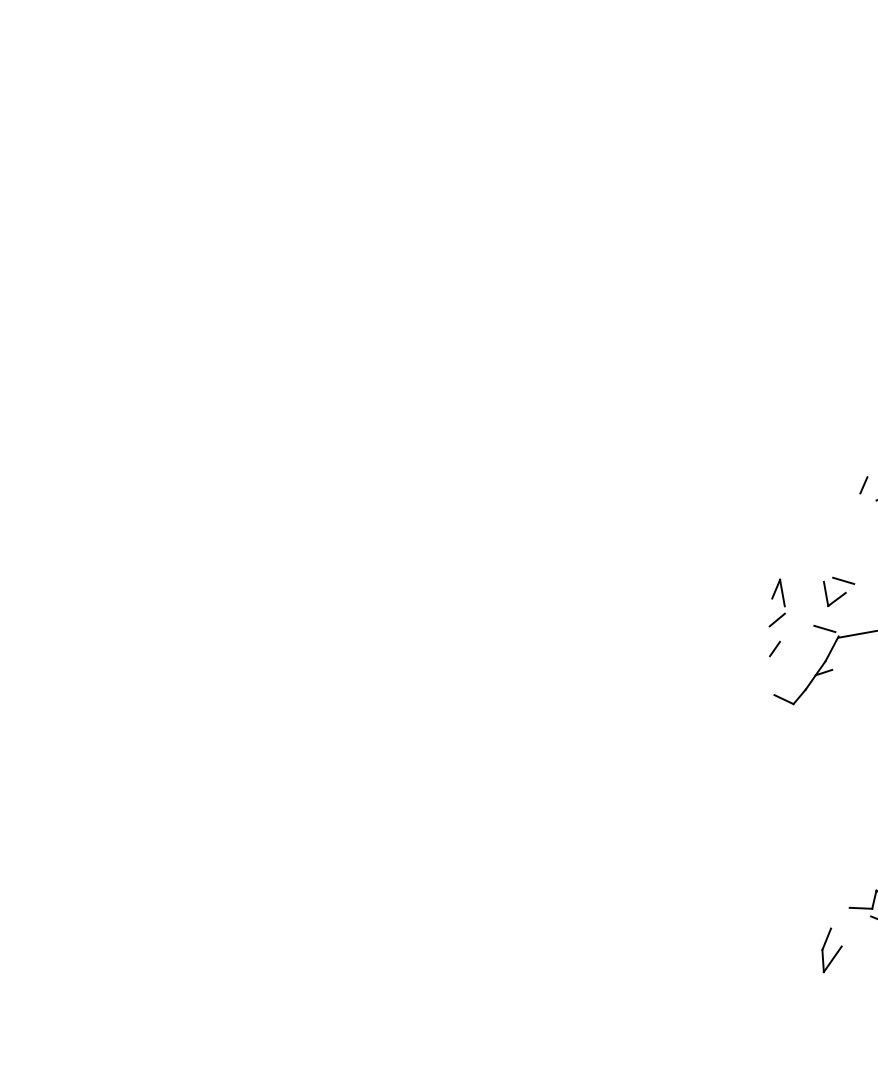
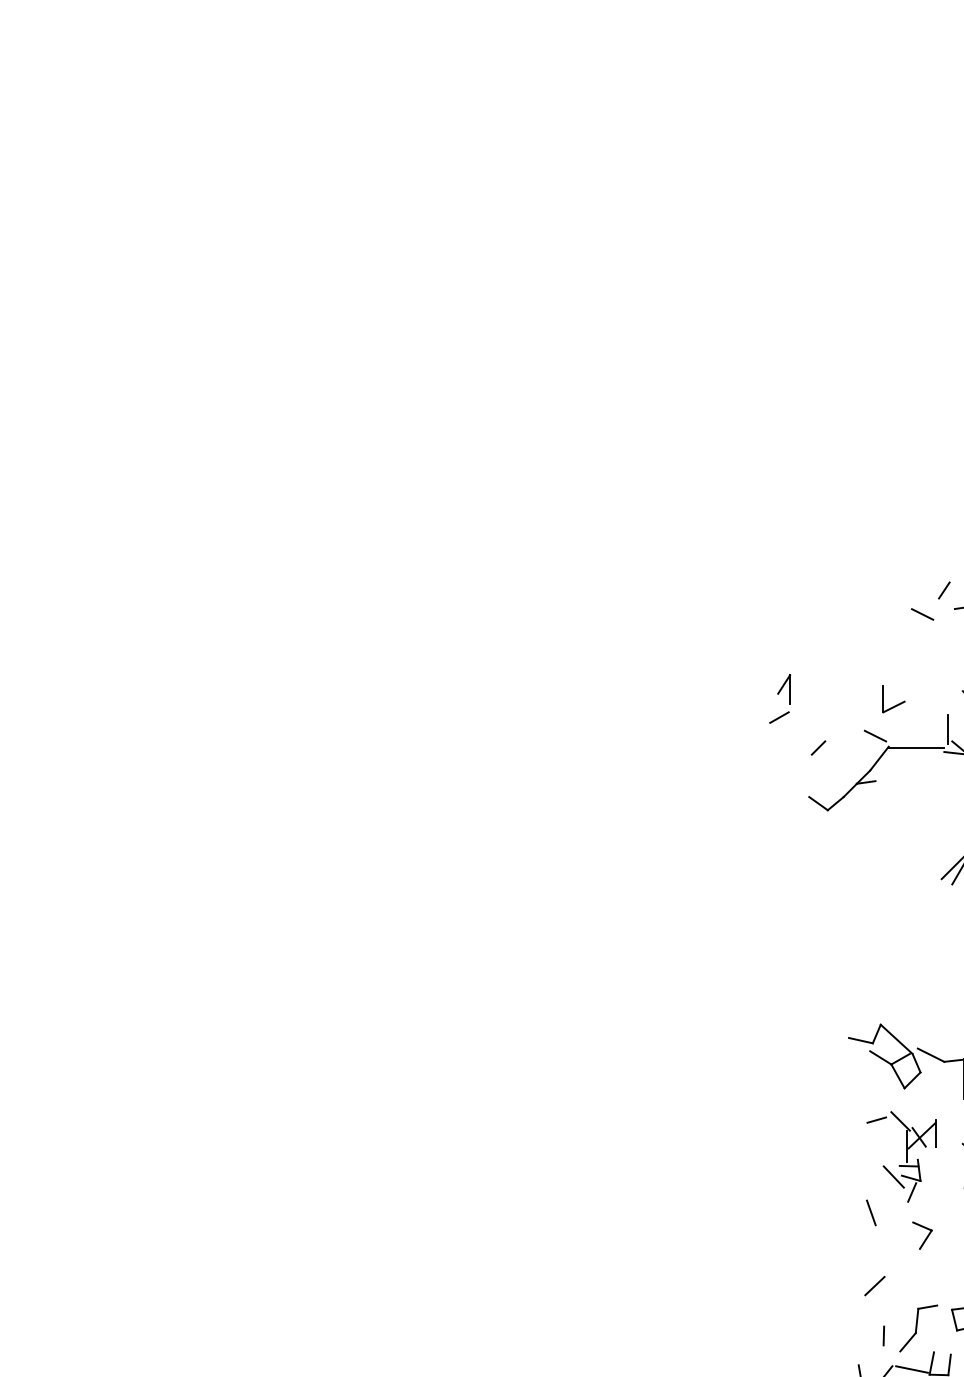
line: (843, 580) -> (922, 614), moved
part: (775, 602) -> (780, 698), moved
part: (836, 951) -> (826, 1082), removed

